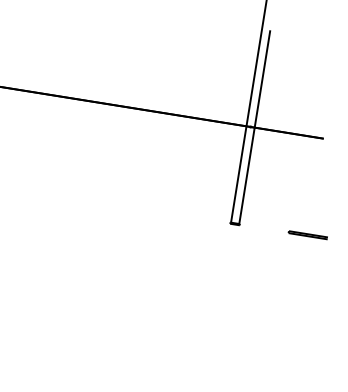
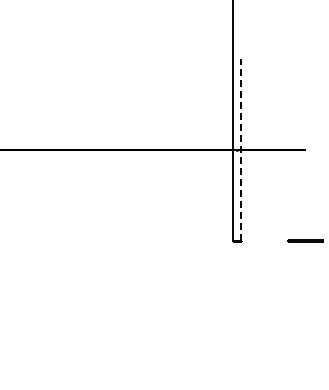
line: (255, 127) -> (241, 150), solid -> dashed

